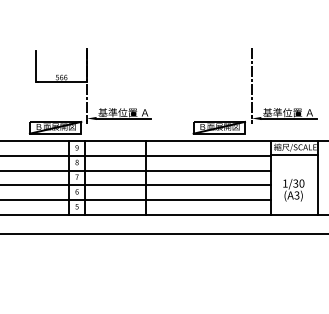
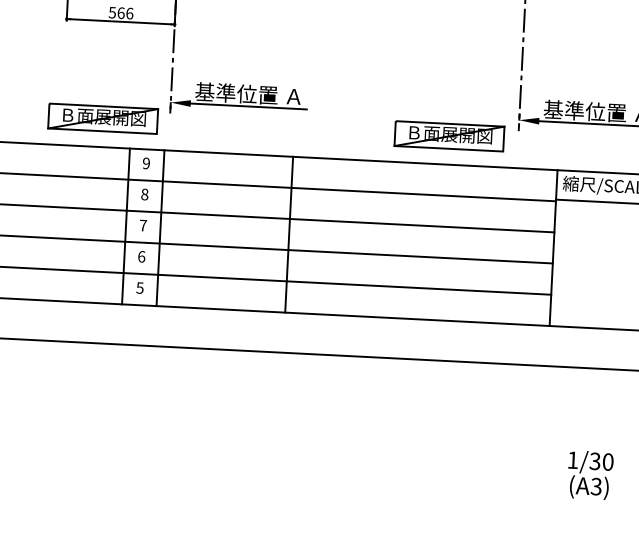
text: (293, 190) -> (589, 475), moved

